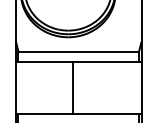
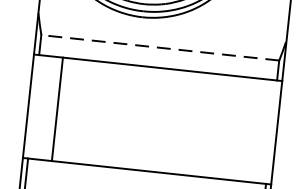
line: (78, 51) -> (159, 47), solid -> dashed
line: (73, 87) -> (57, 108), moved

